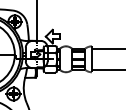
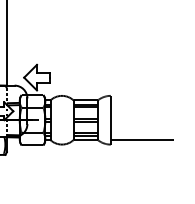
line: (108, 49) -> (141, 101), removed

